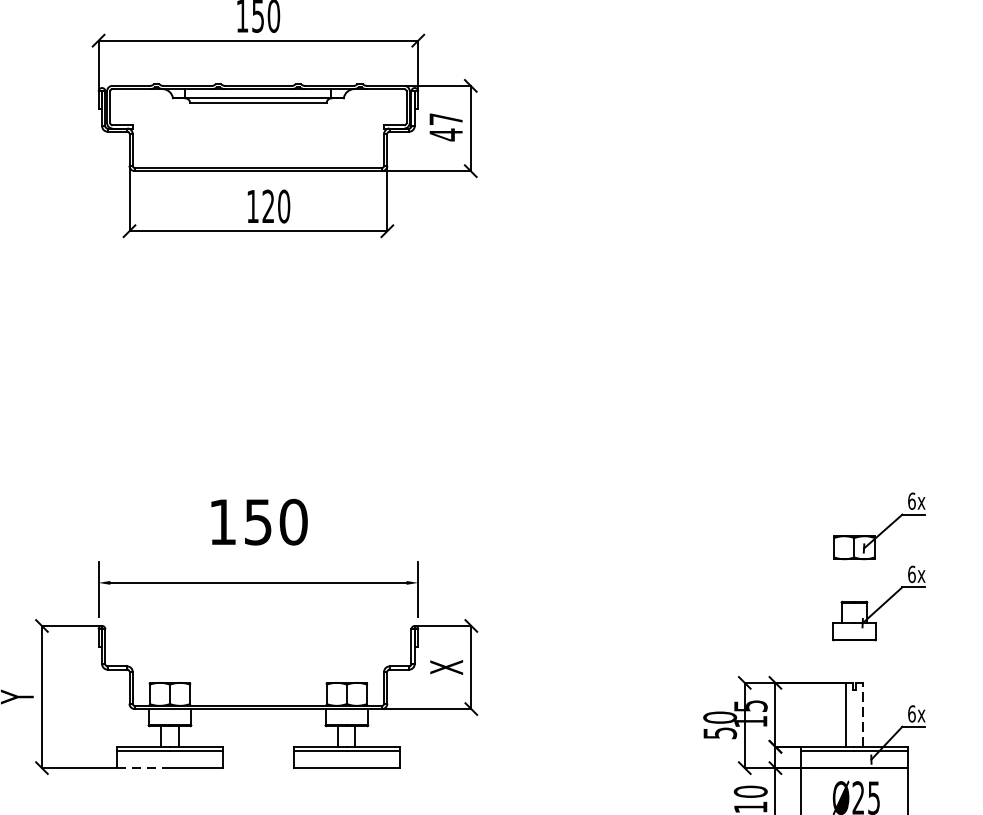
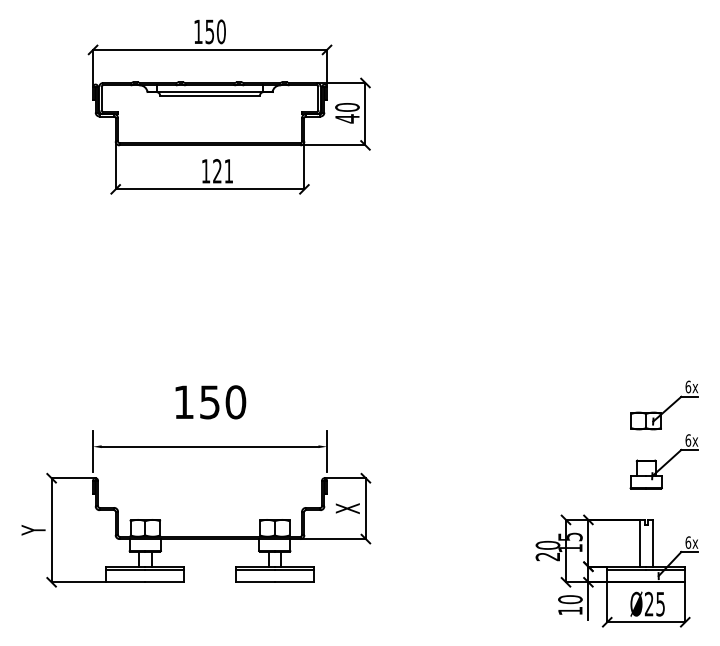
text: (446, 119) -> (347, 107), 47 -> 40
text: (283, 206) -> (228, 171), 120 -> 121
line: (862, 713) -> (652, 542), dashed -> solid
text: (719, 732) -> (547, 556), 50 -> 20
line: (144, 768) -> (126, 582), dashed -> solid

